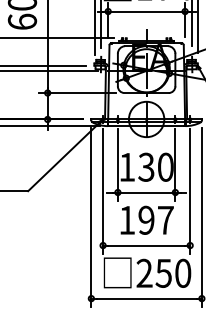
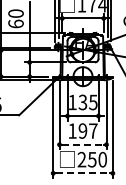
text: (166, 167) -> (93, 102), 130 -> 135
line: (147, 245) -> (83, 144), solid -> dashed
line: (147, 298) -> (83, 173), solid -> dashed

